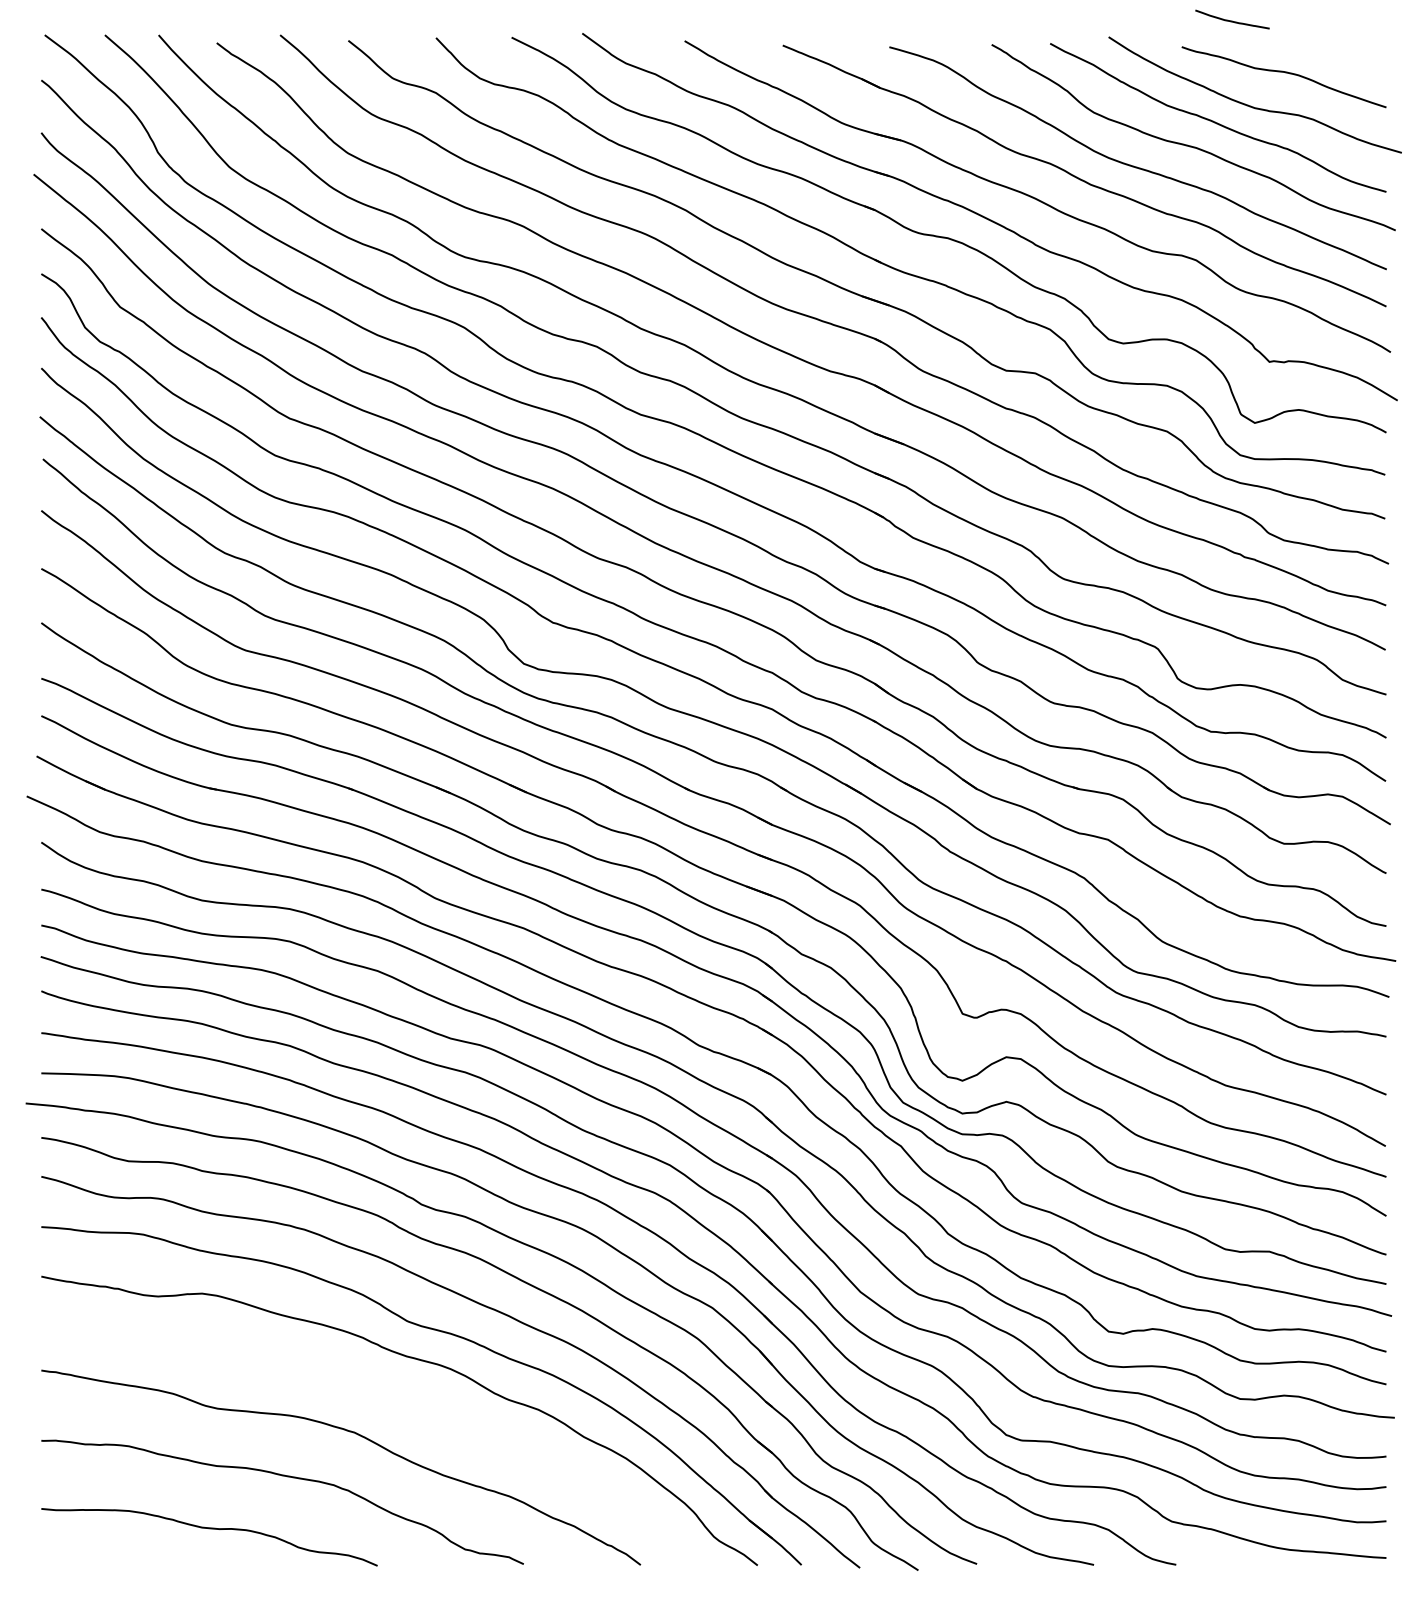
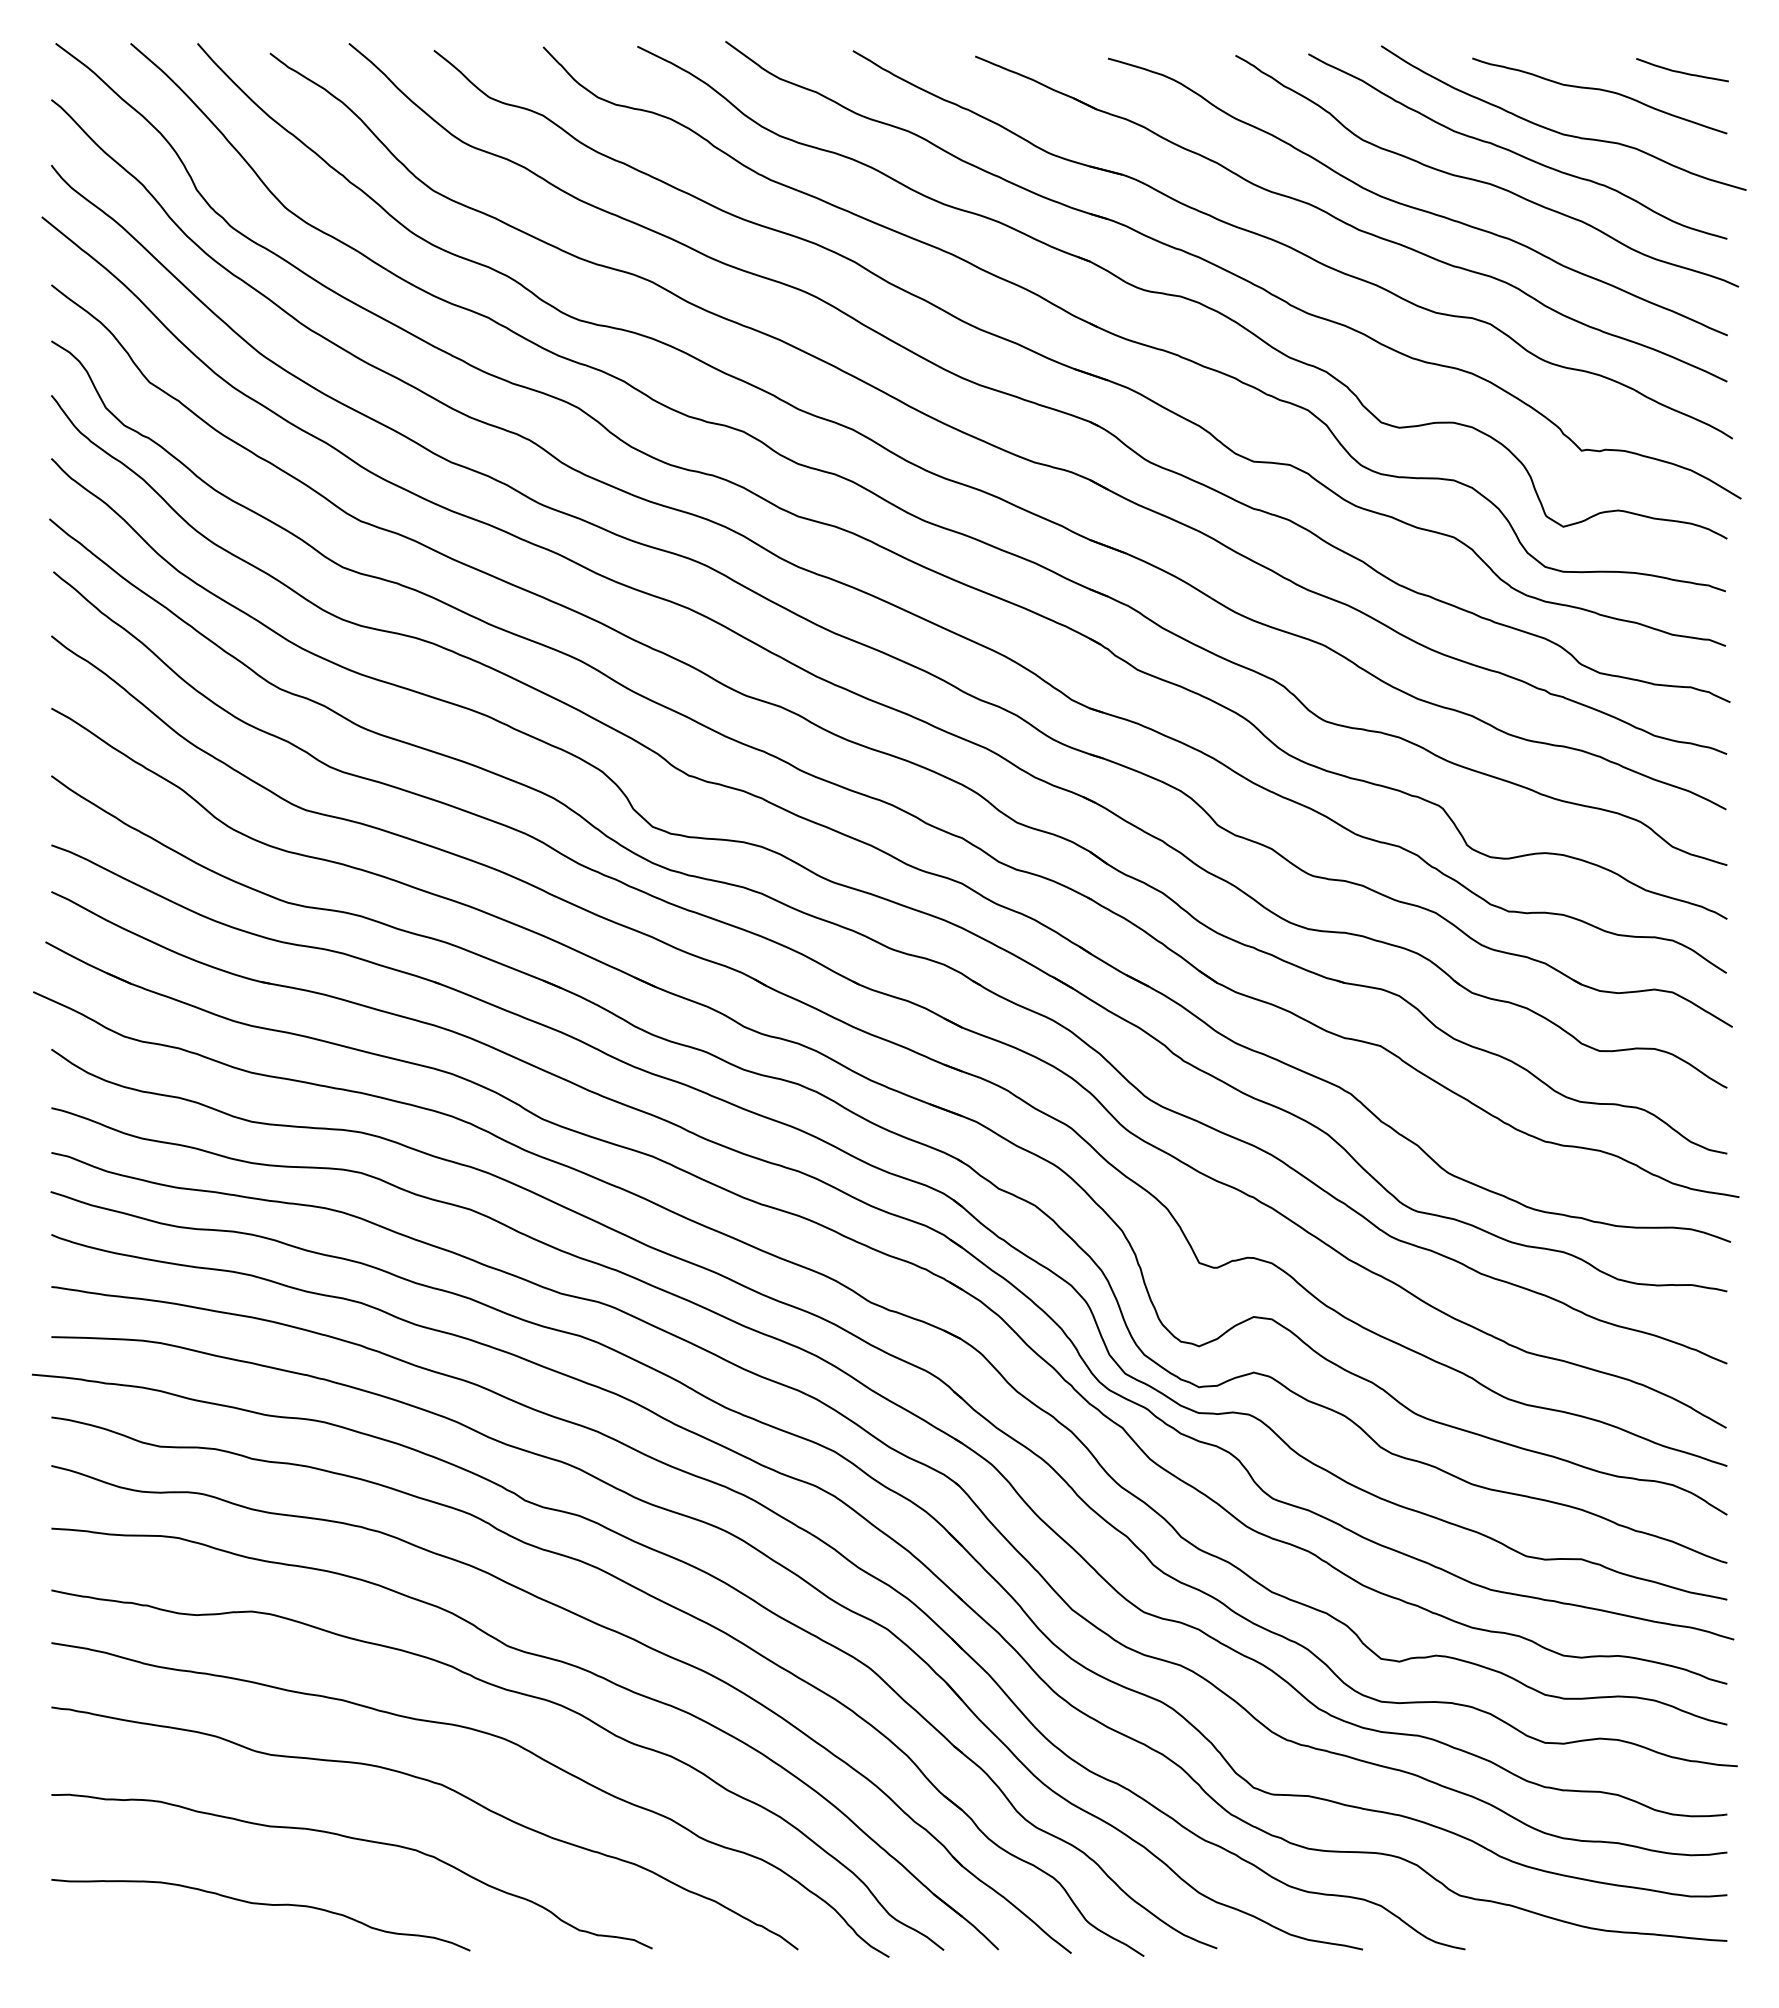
curve: (1232, 20) -> (1682, 71), moved
curve: (390, 1392) -> (486, 1734), added

